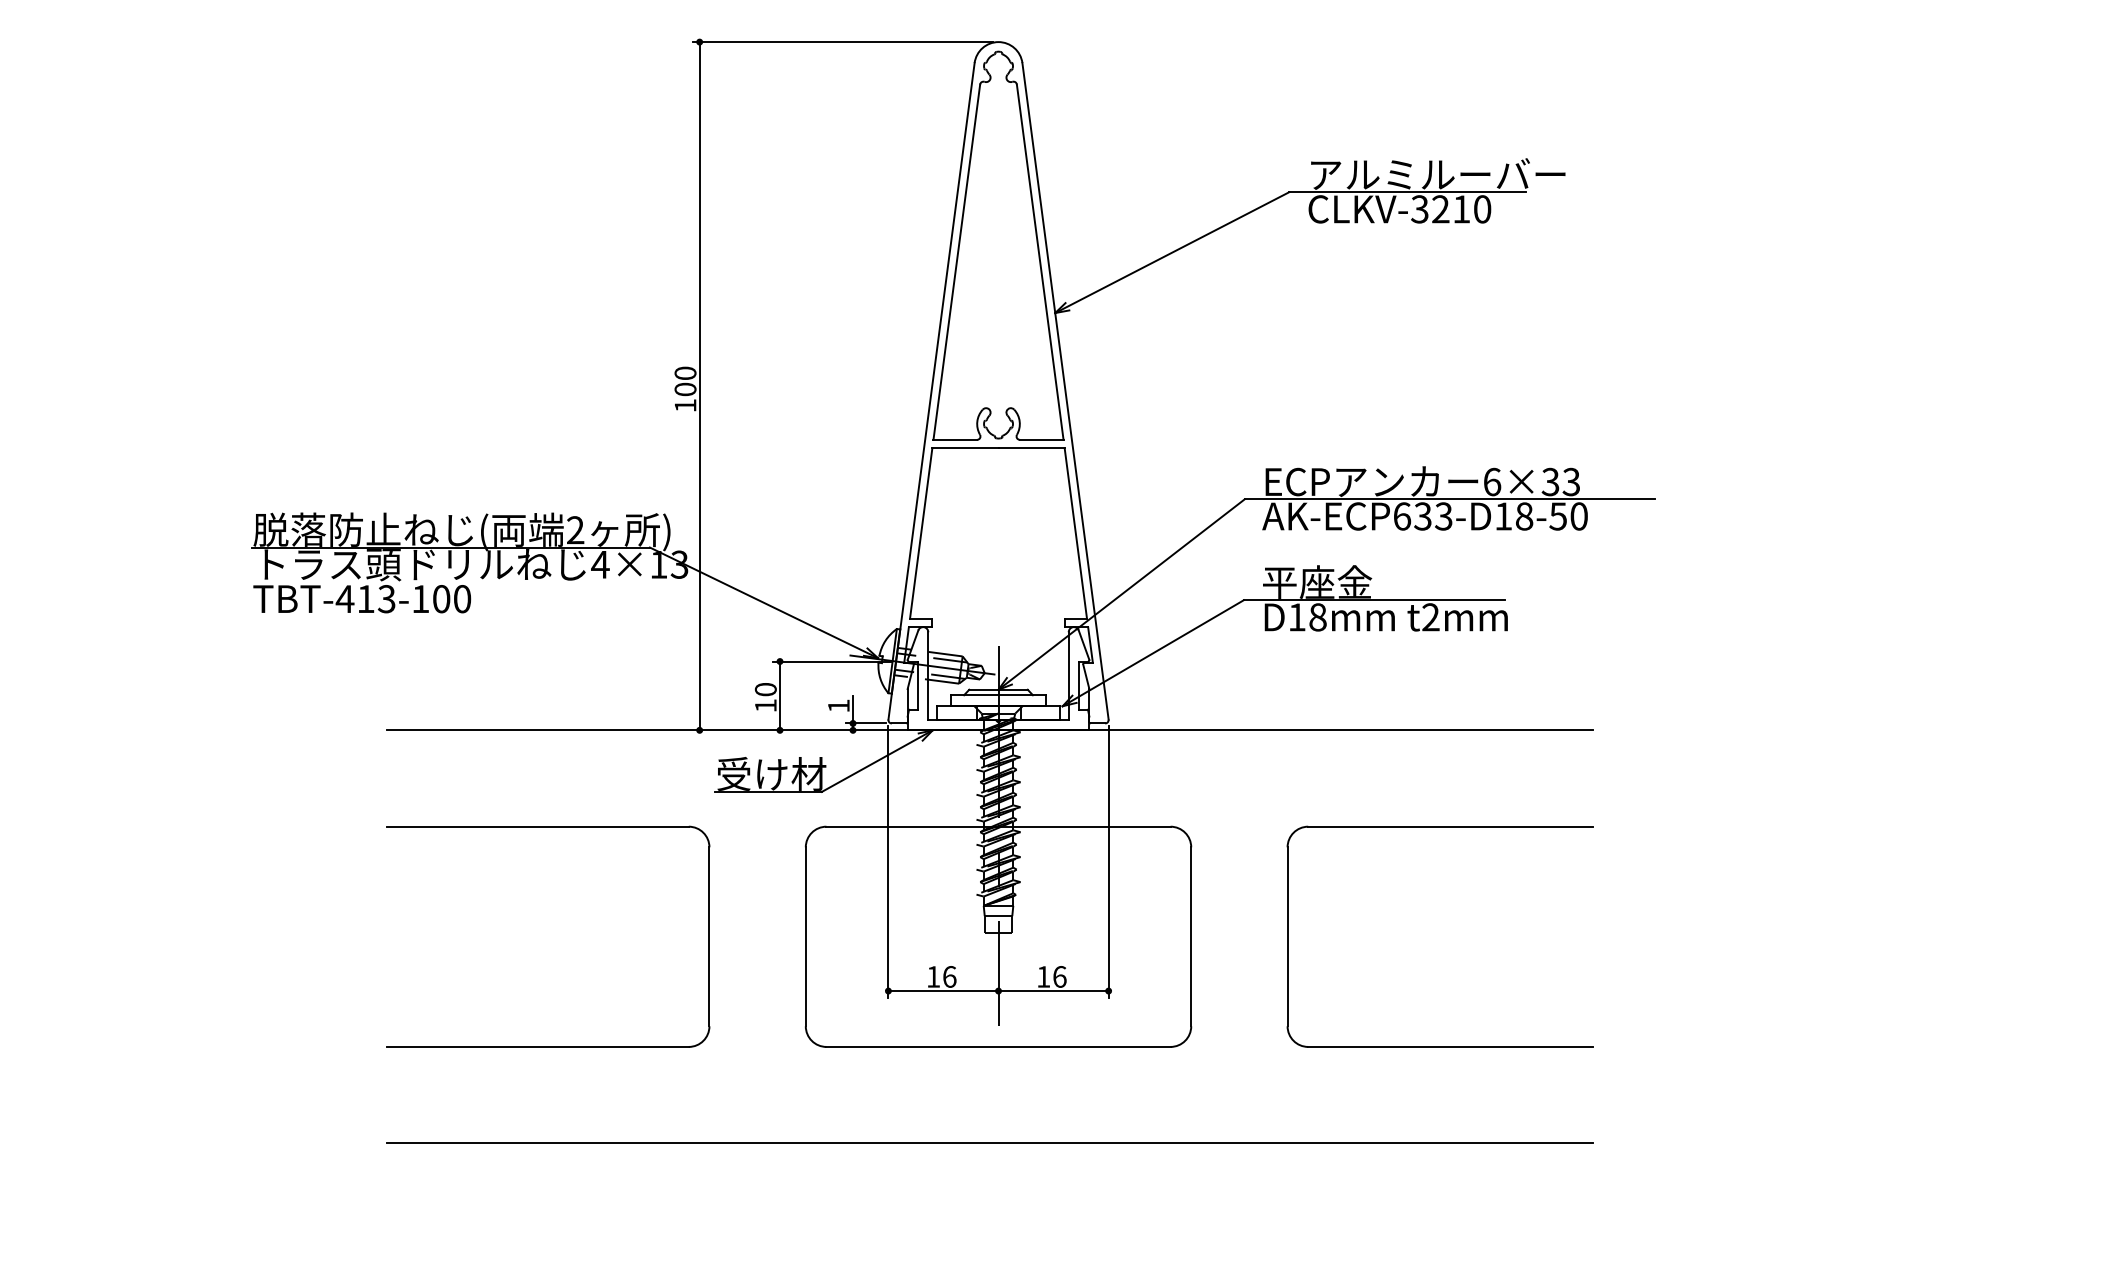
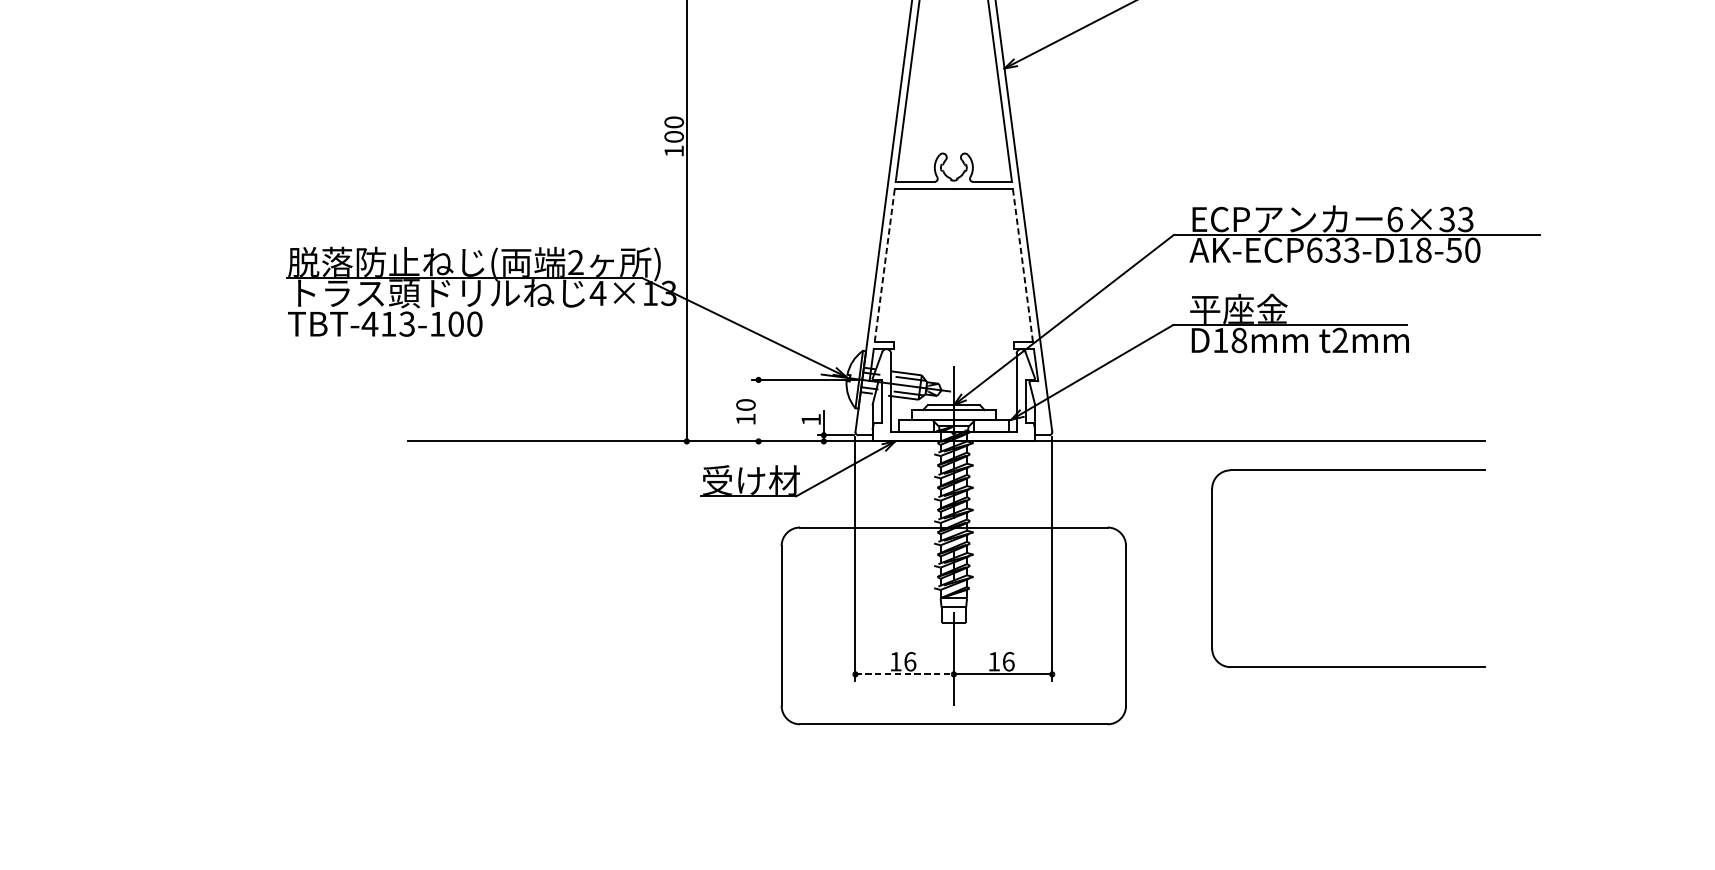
line: (921, 533) -> (885, 265), solid -> dashed
line: (1075, 533) -> (1022, 265), solid -> dashed
line: (780, 695) -> (759, 410), removed
part: (548, 827) -> (551, 528), removed
part: (1439, 827) -> (1347, 471), moved
line: (943, 991) -> (904, 674), solid -> dashed
line: (990, 1143) -> (946, 810), removed

